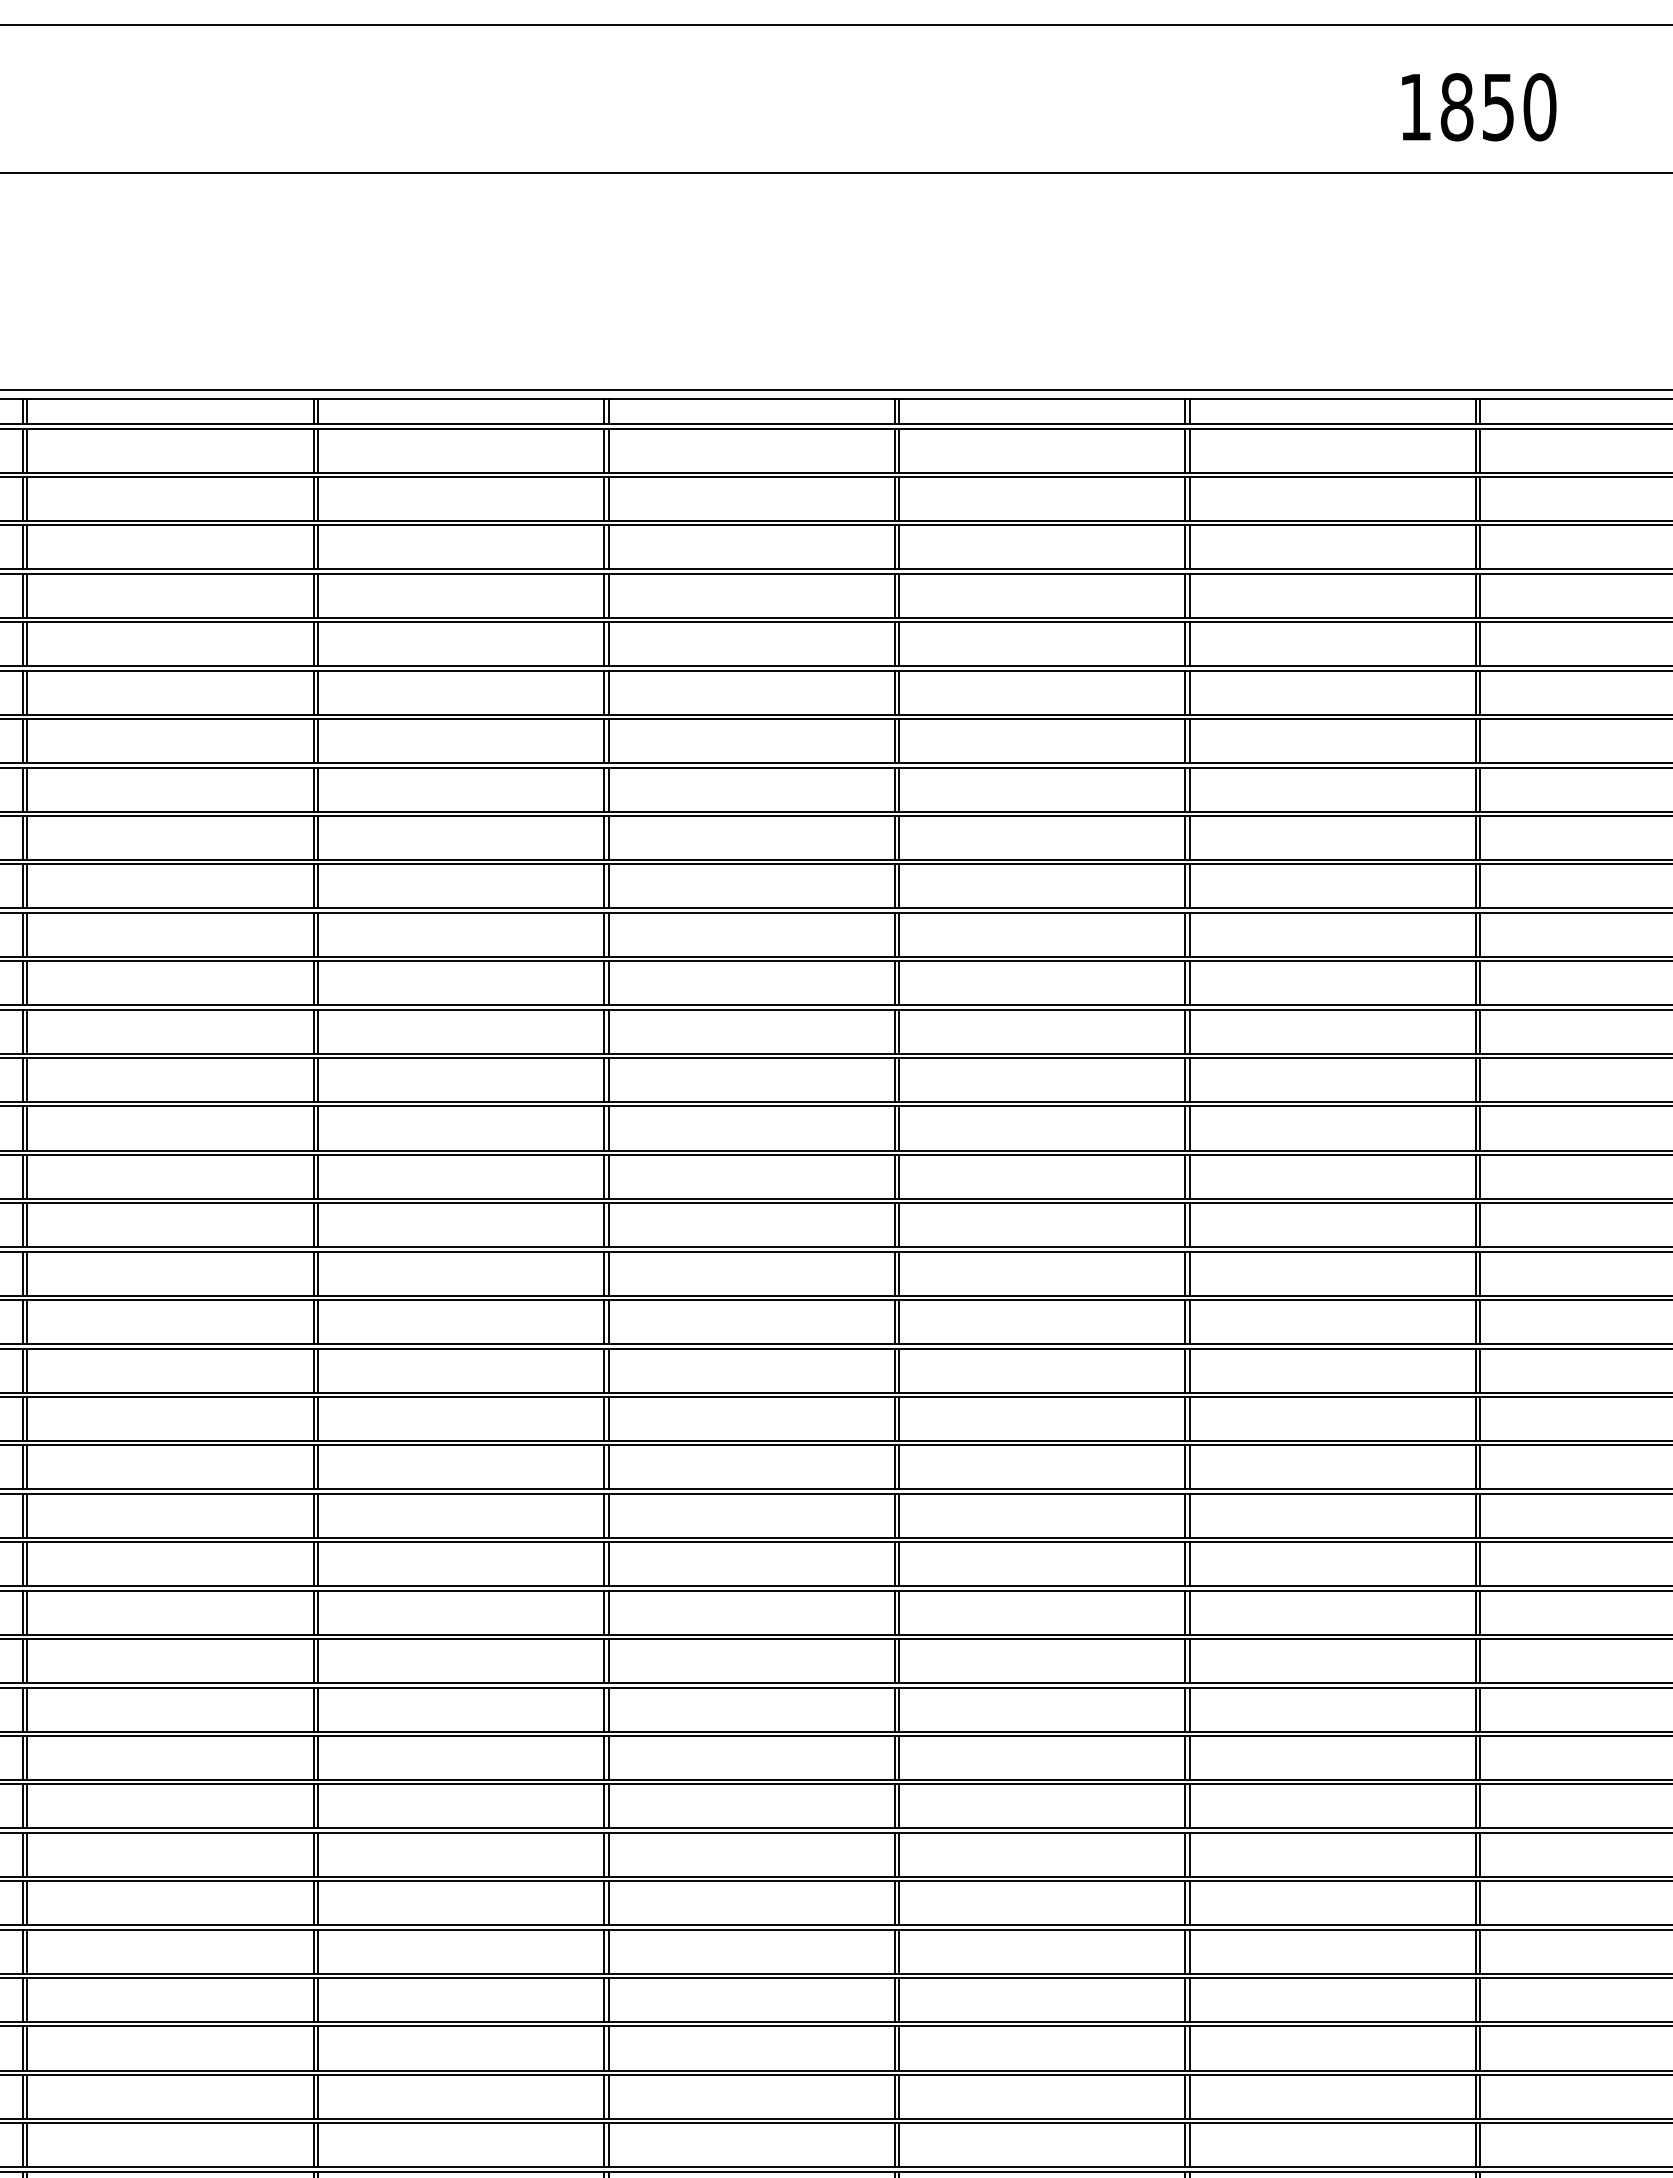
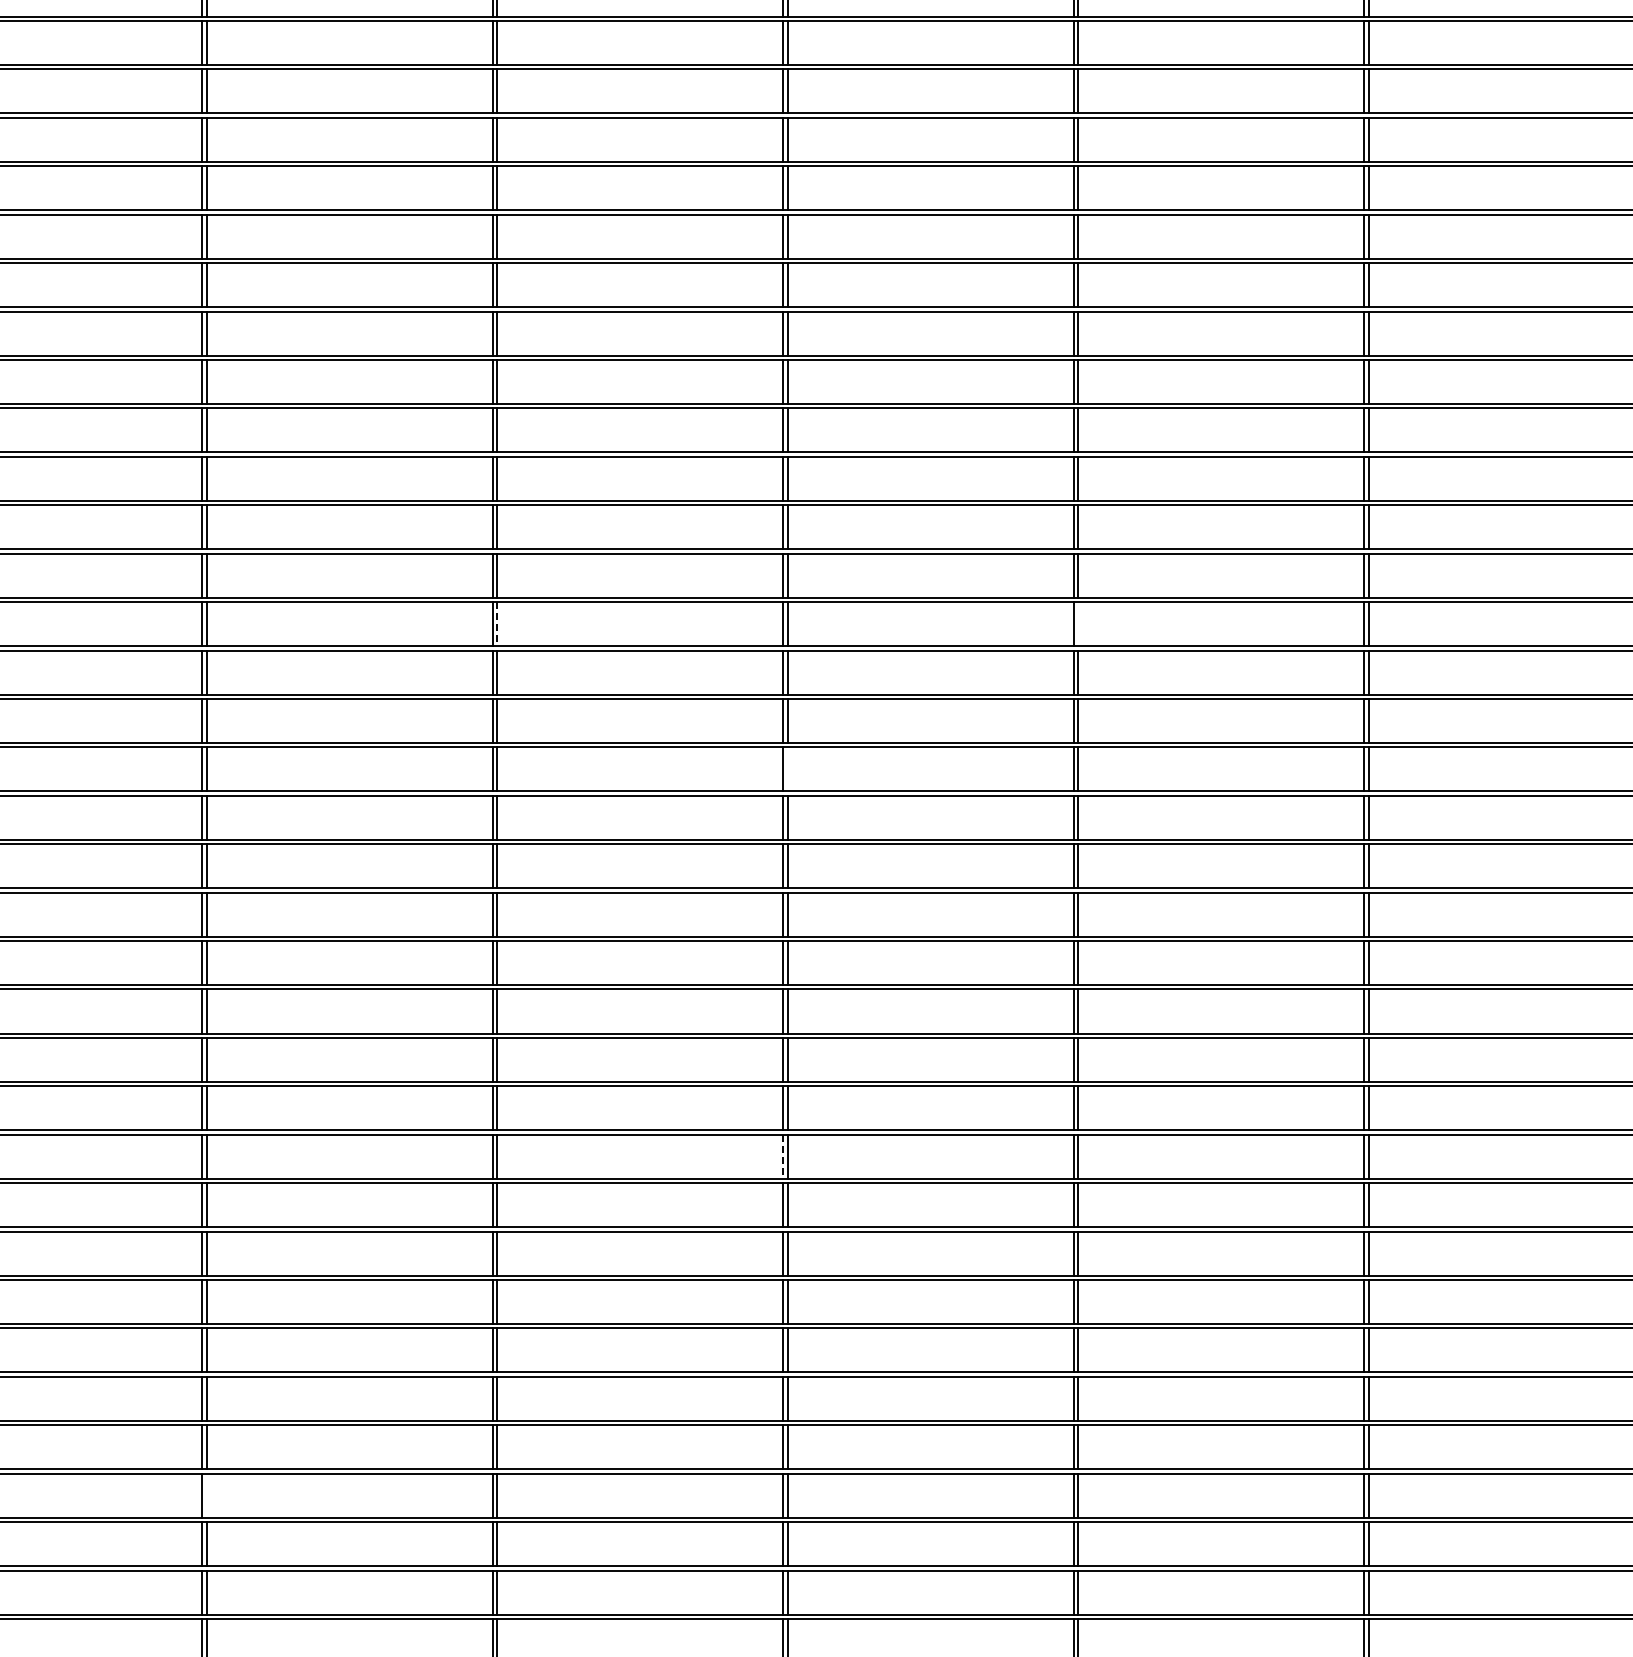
line: (1189, 1273) -> (1078, 623), removed
line: (608, 1274) -> (497, 624), solid -> dashed
line: (899, 1419) -> (788, 769), removed
line: (894, 1806) -> (783, 1156), solid -> dashed
line: (317, 2145) -> (206, 1495), removed

